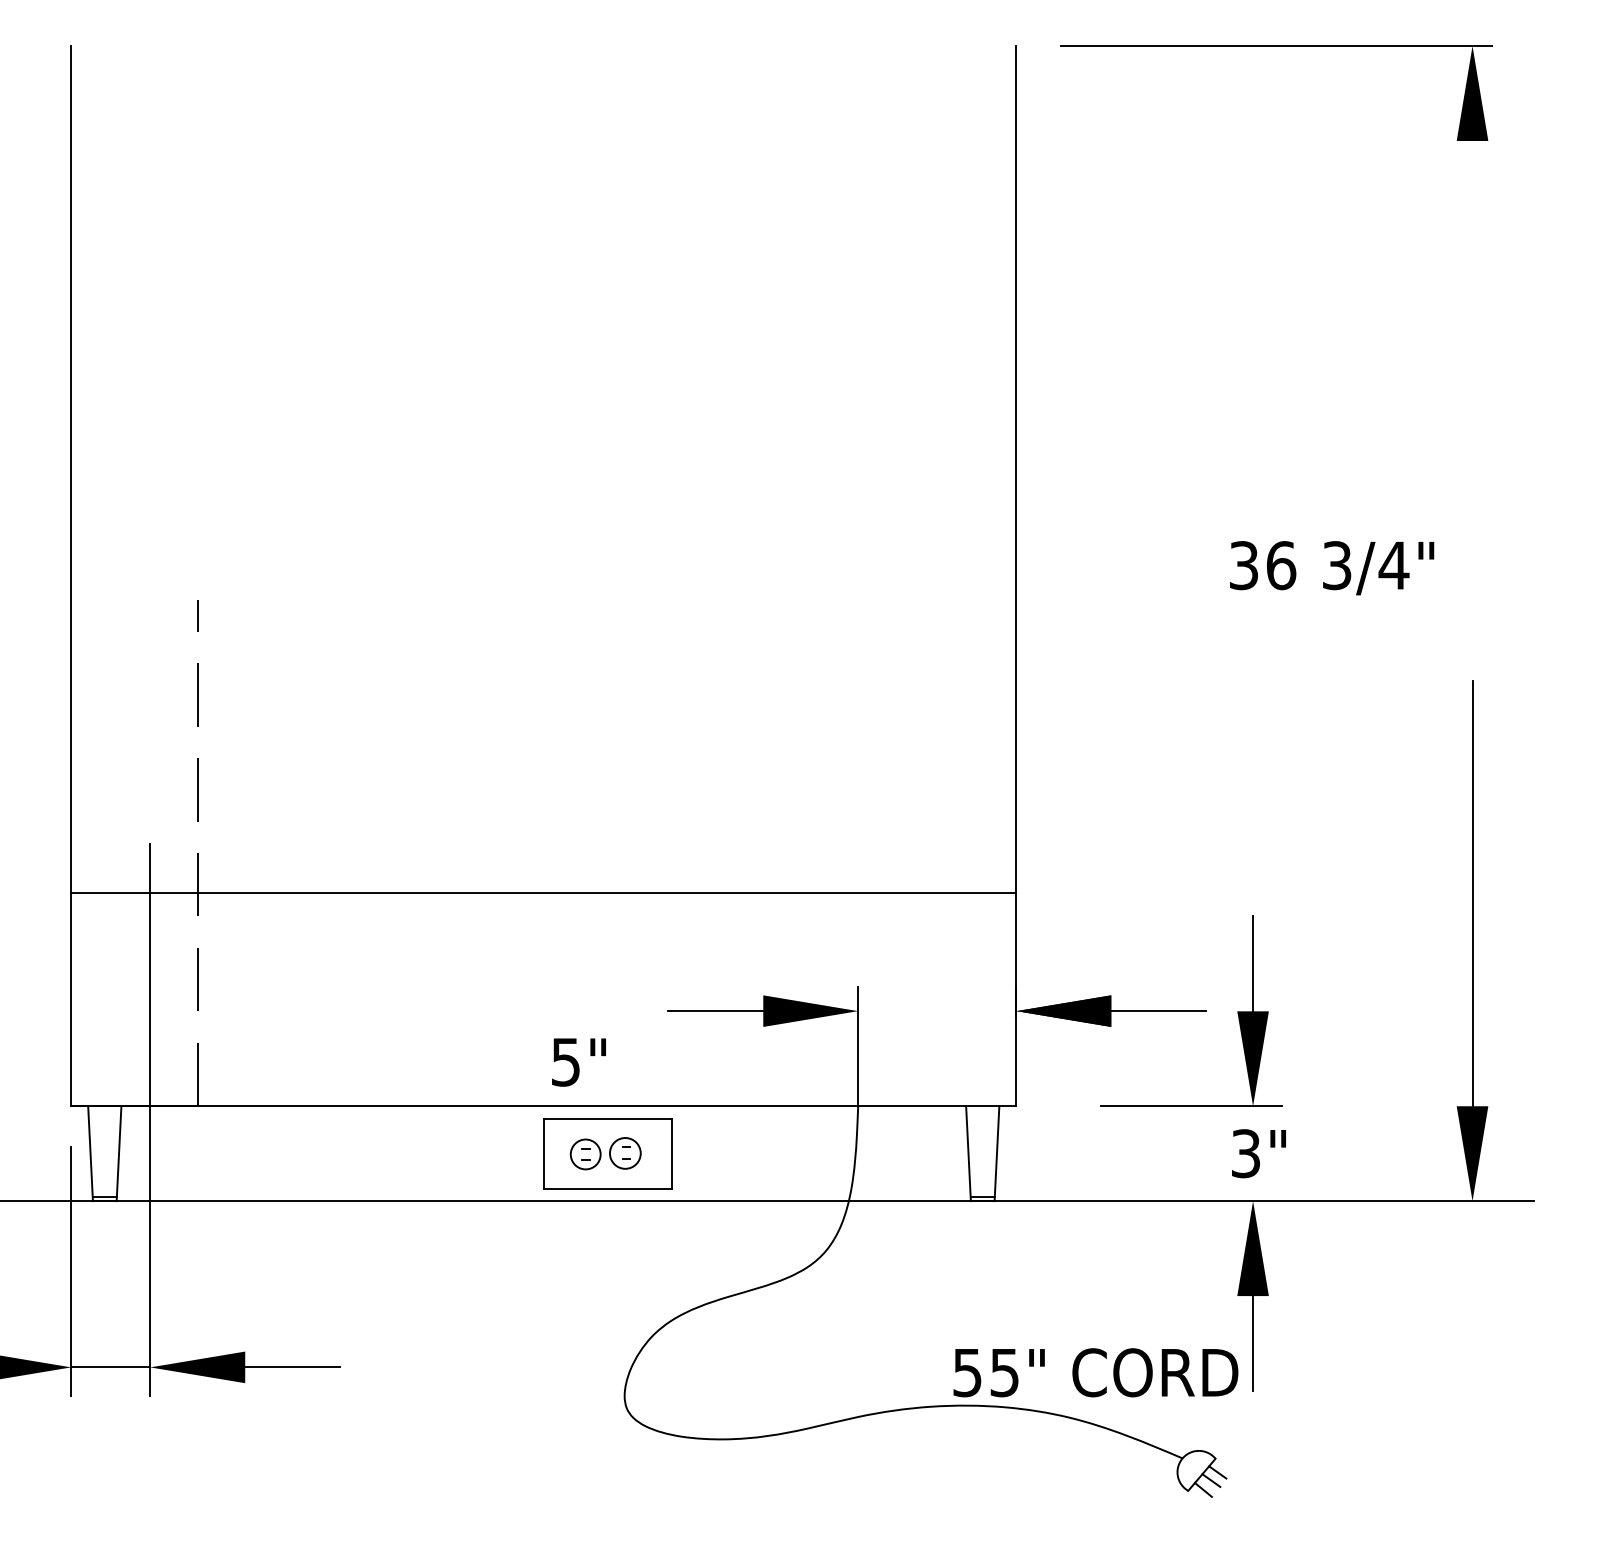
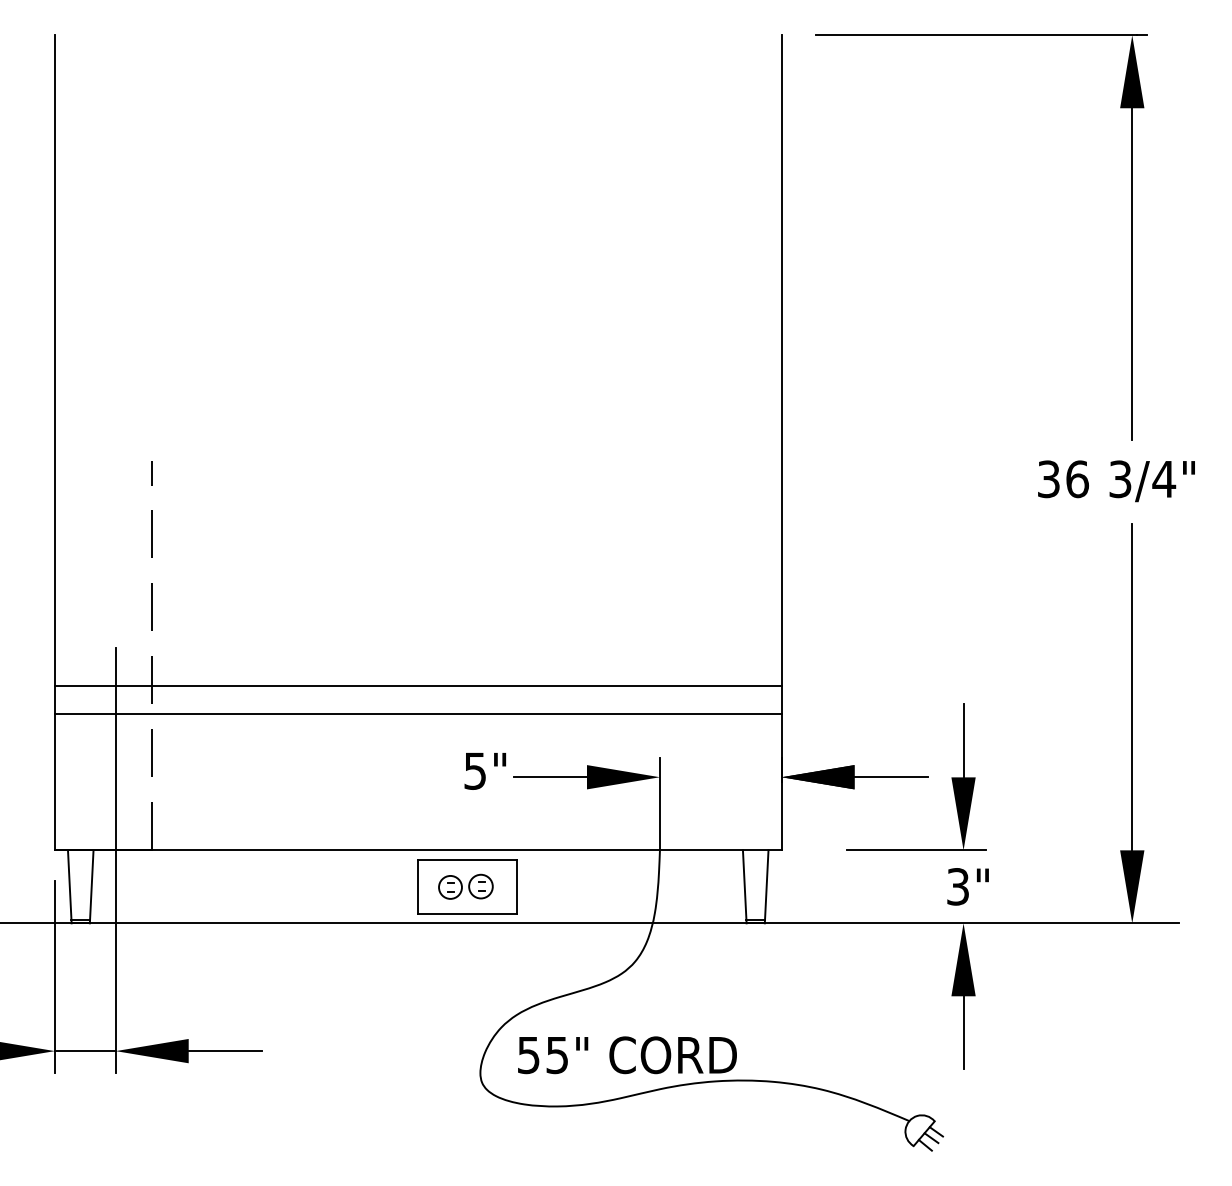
line: (1472, 356) -> (1132, 273), added
text: (1332, 568) -> (1116, 481), moved
line: (543, 928) -> (418, 713), added
text: (578, 1062) -> (484, 771), moved
text: (1095, 1372) -> (627, 1055), moved

